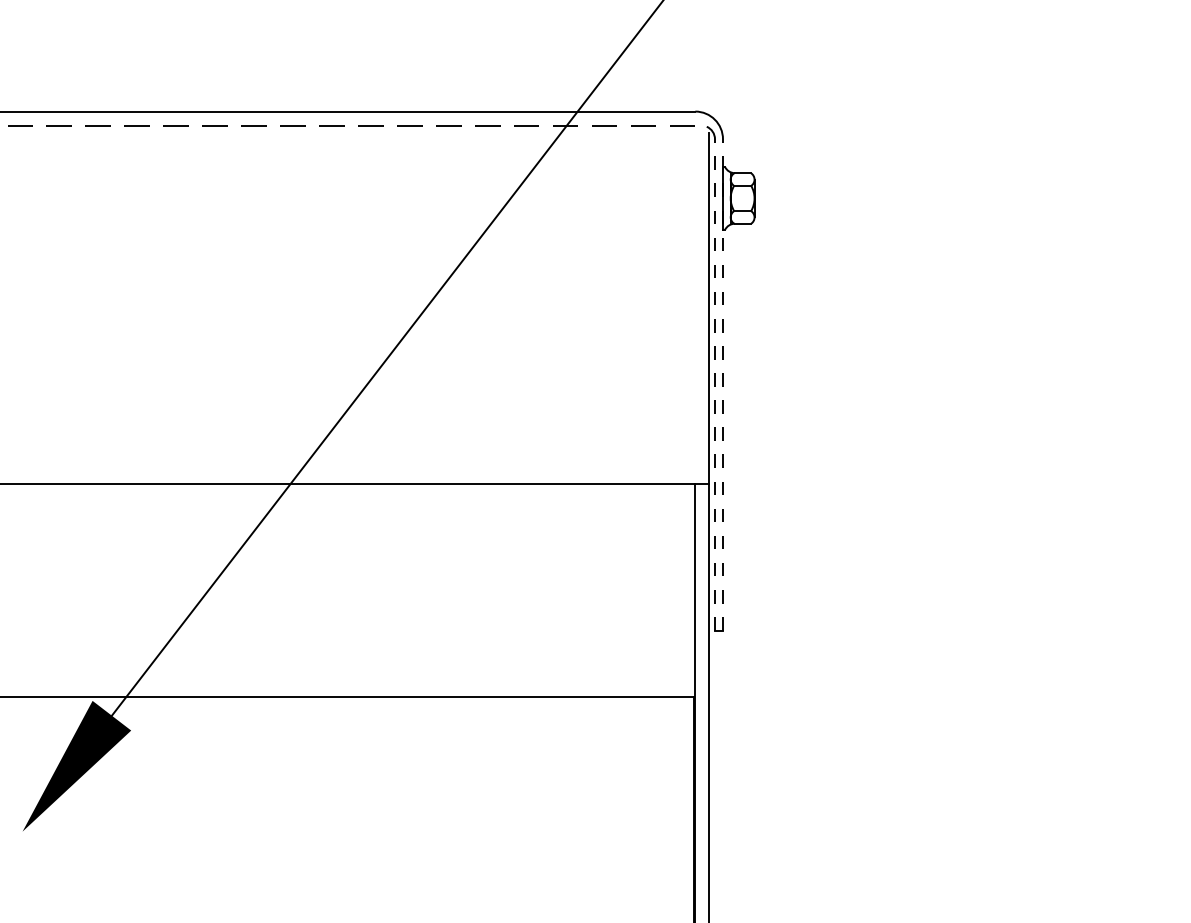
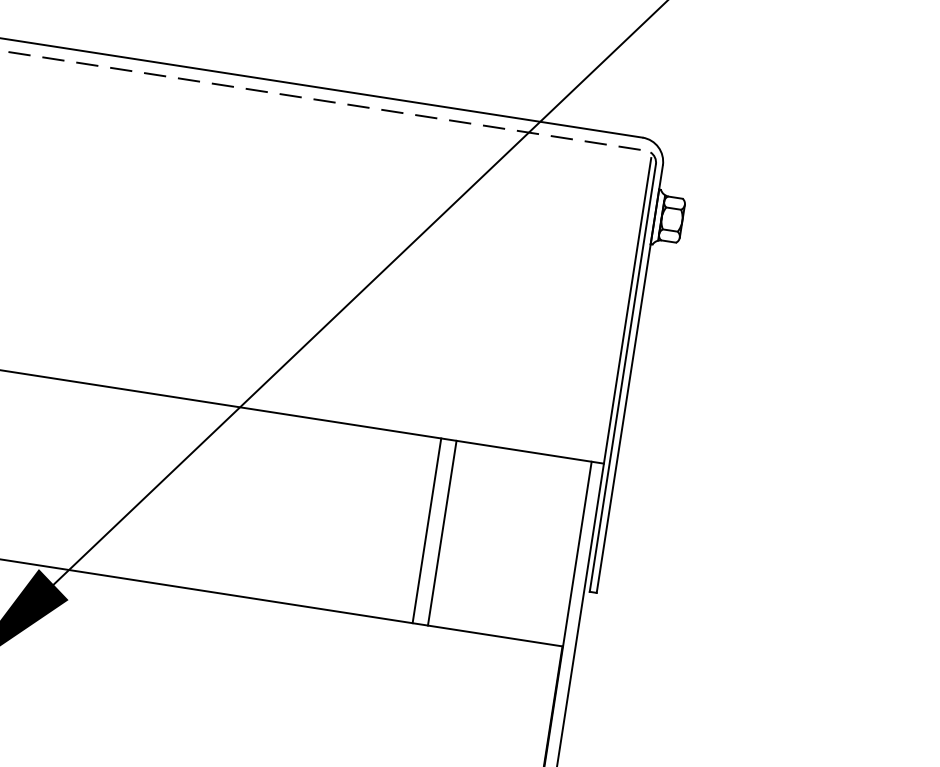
line: (715, 384) -> (623, 377), dashed -> solid
line: (723, 384) -> (630, 378), dashed -> solid
line: (521, 590) -> (426, 530), added
line: (539, 590) -> (442, 533), added

